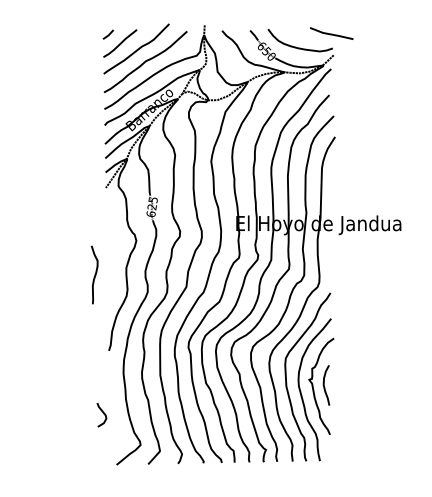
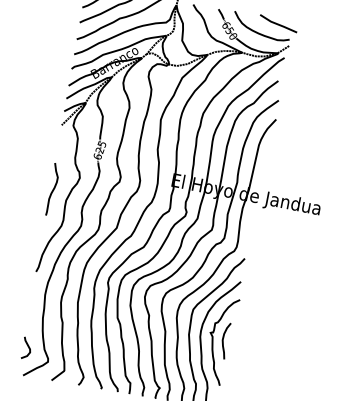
line: (331, 33) -> (278, 23), moved
curve: (94, 274) -> (52, 189), moved
curve: (103, 414) -> (28, 348), moved

